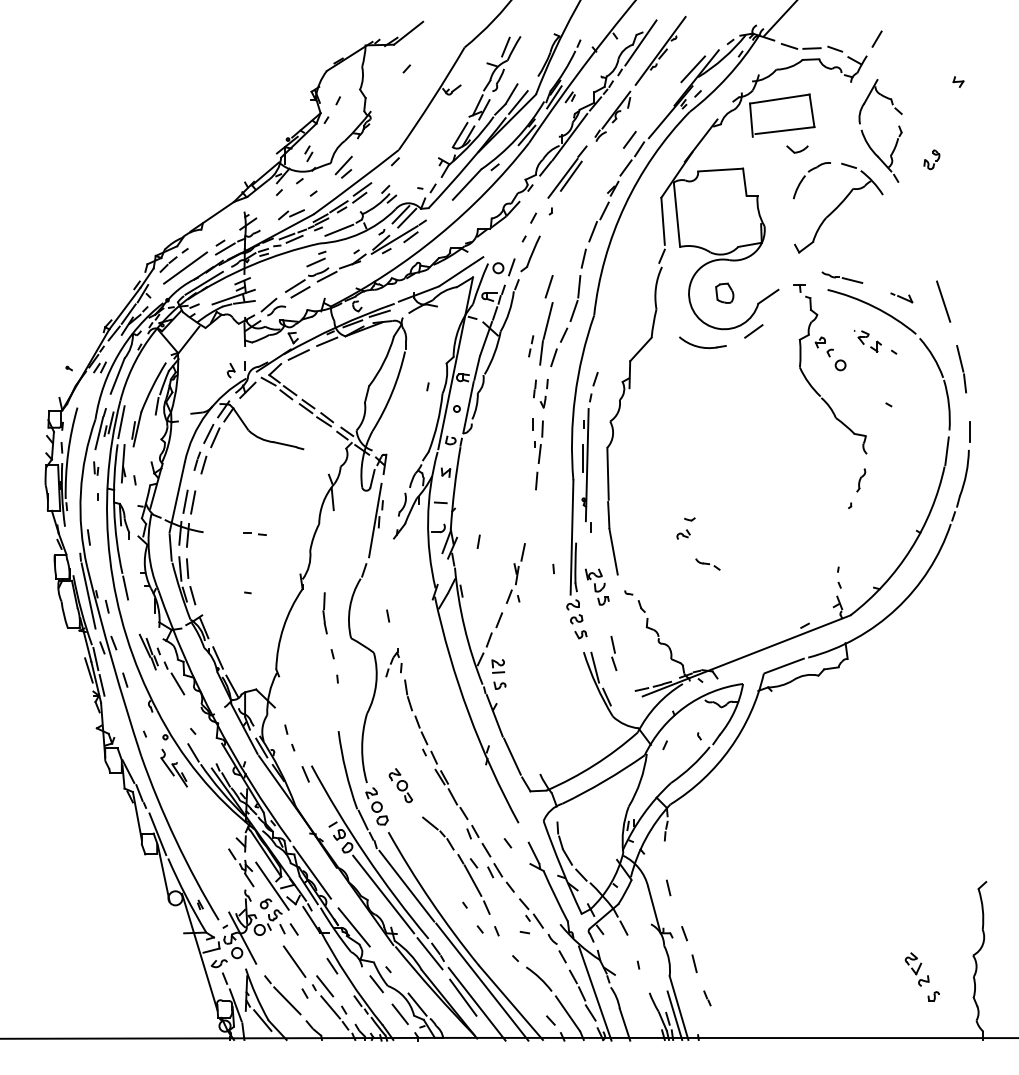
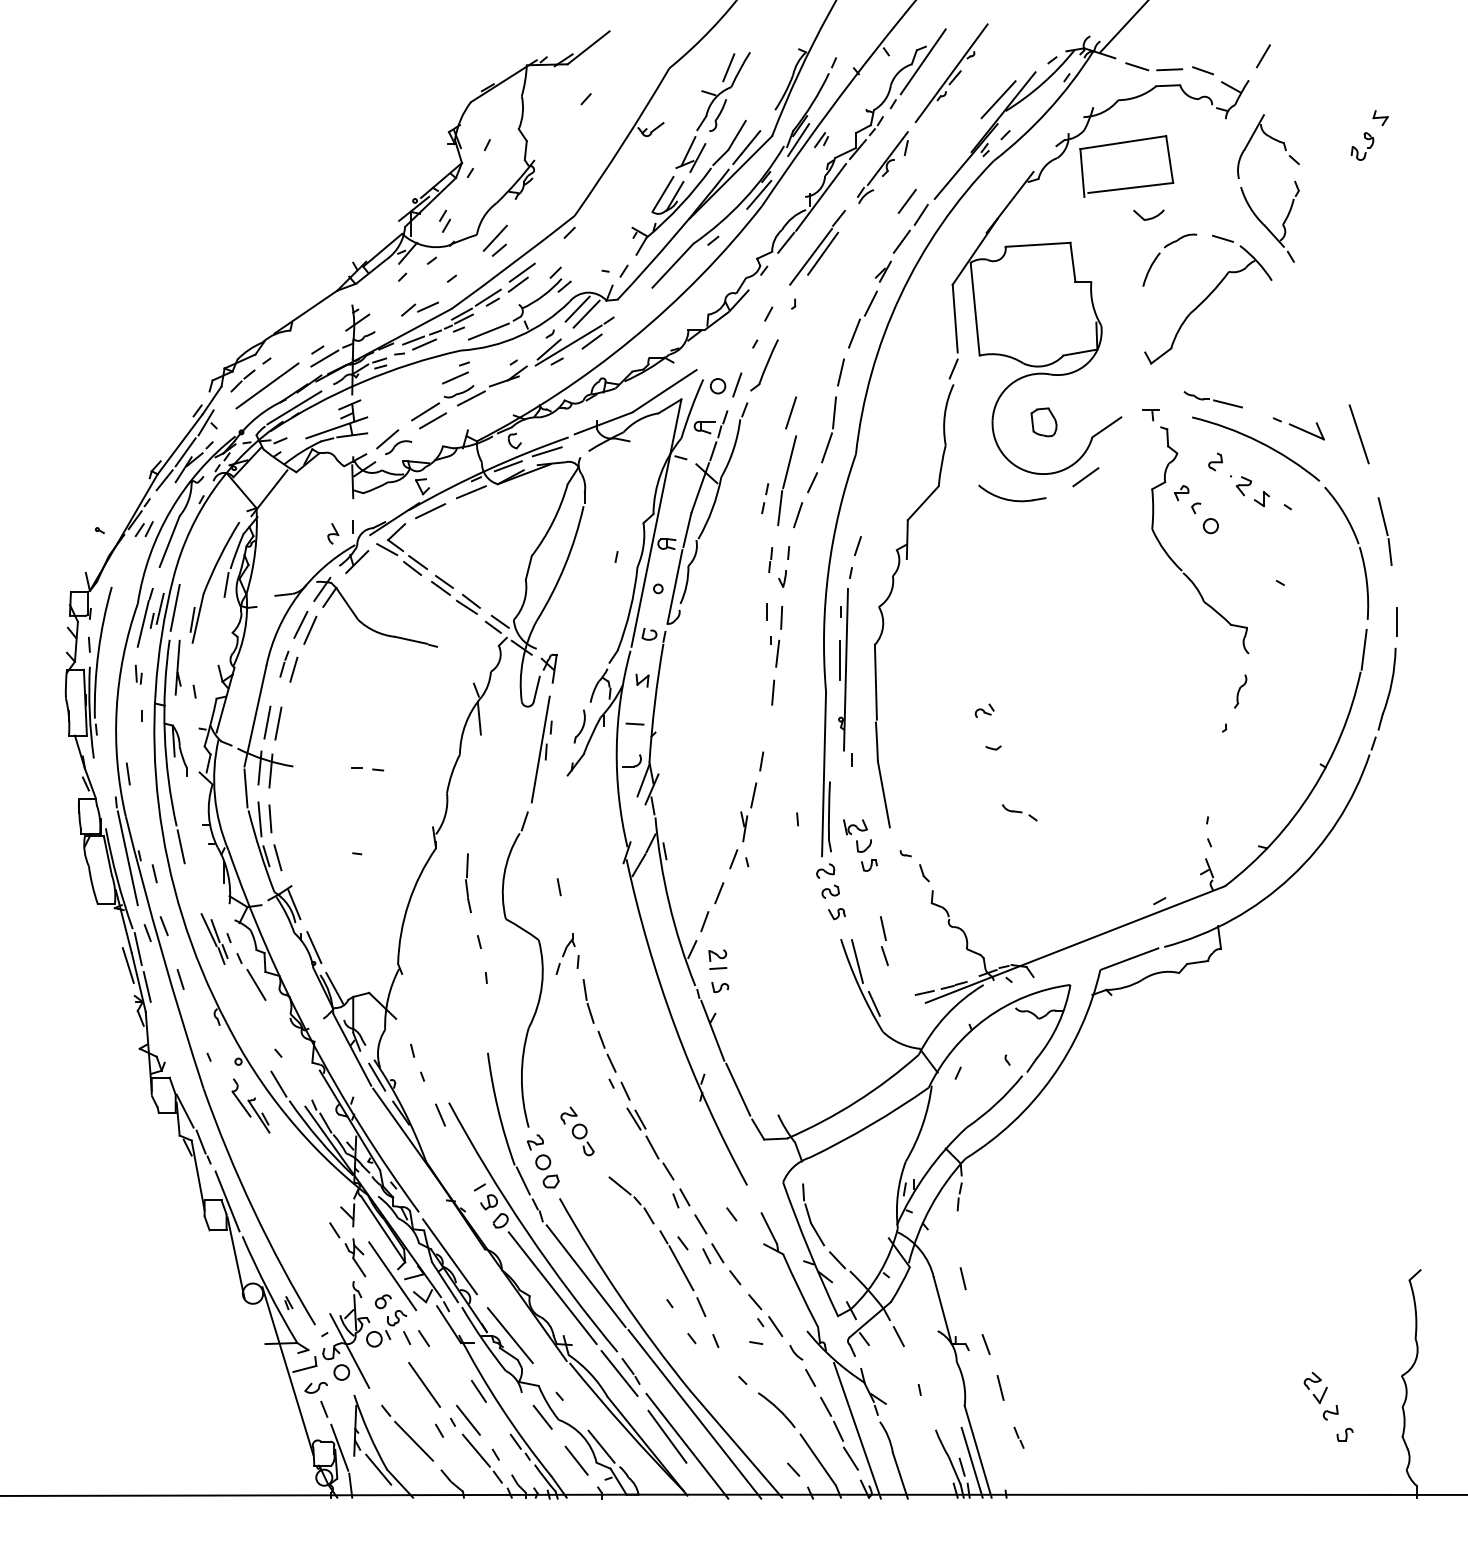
part: (931, 159) -> (1361, 146), moved
part: (901, 297) -> (1298, 428), size x1.67
part: (843, 320) -> (1215, 461), added
part: (683, 534) -> (984, 710), moved
line: (478, 541) -> (761, 761), moved

